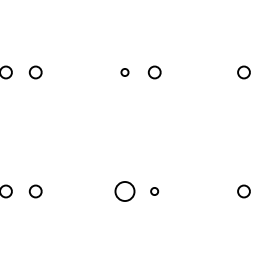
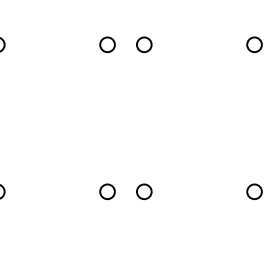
circle: (124, 72) -> (106, 44), size x1.67
circle: (124, 191) -> (106, 191), size x0.62
circle: (154, 191) -> (144, 191), size x1.67

